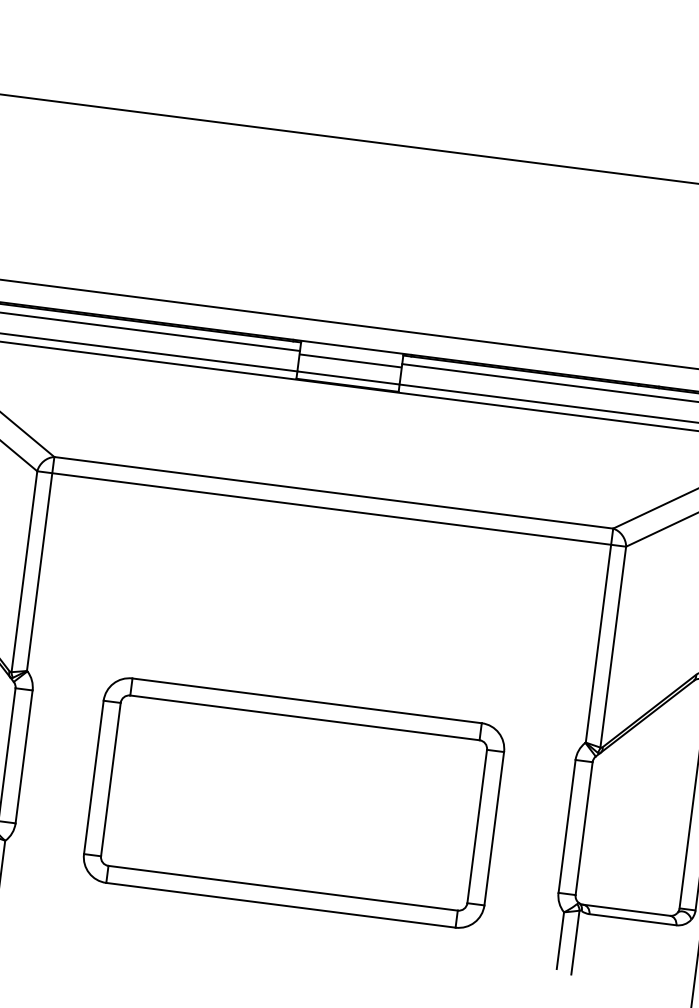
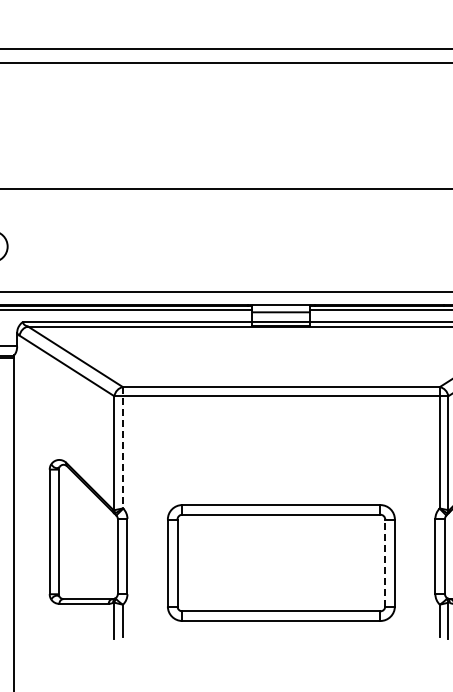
line: (39, 563) -> (122, 447), solid -> dashed
line: (477, 825) -> (385, 562), solid -> dashed

